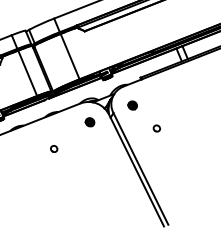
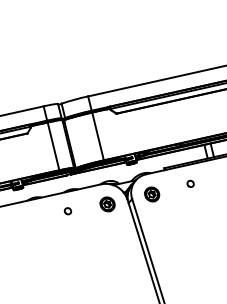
part: (132, 105) -> (152, 194), size x1.67
part: (89, 122) -> (107, 204), size x1.67
part: (156, 128) -> (190, 183), moved
part: (53, 149) -> (67, 211), moved

